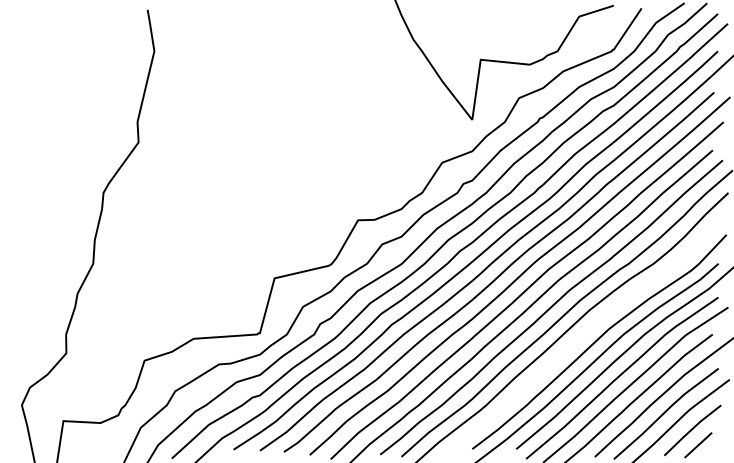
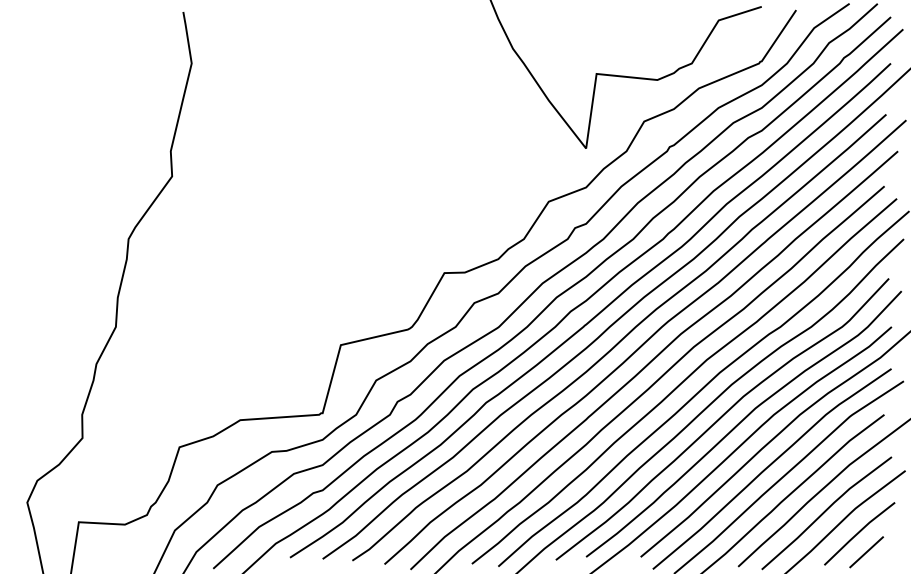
curve: (581, 337) -> (721, 418), added

